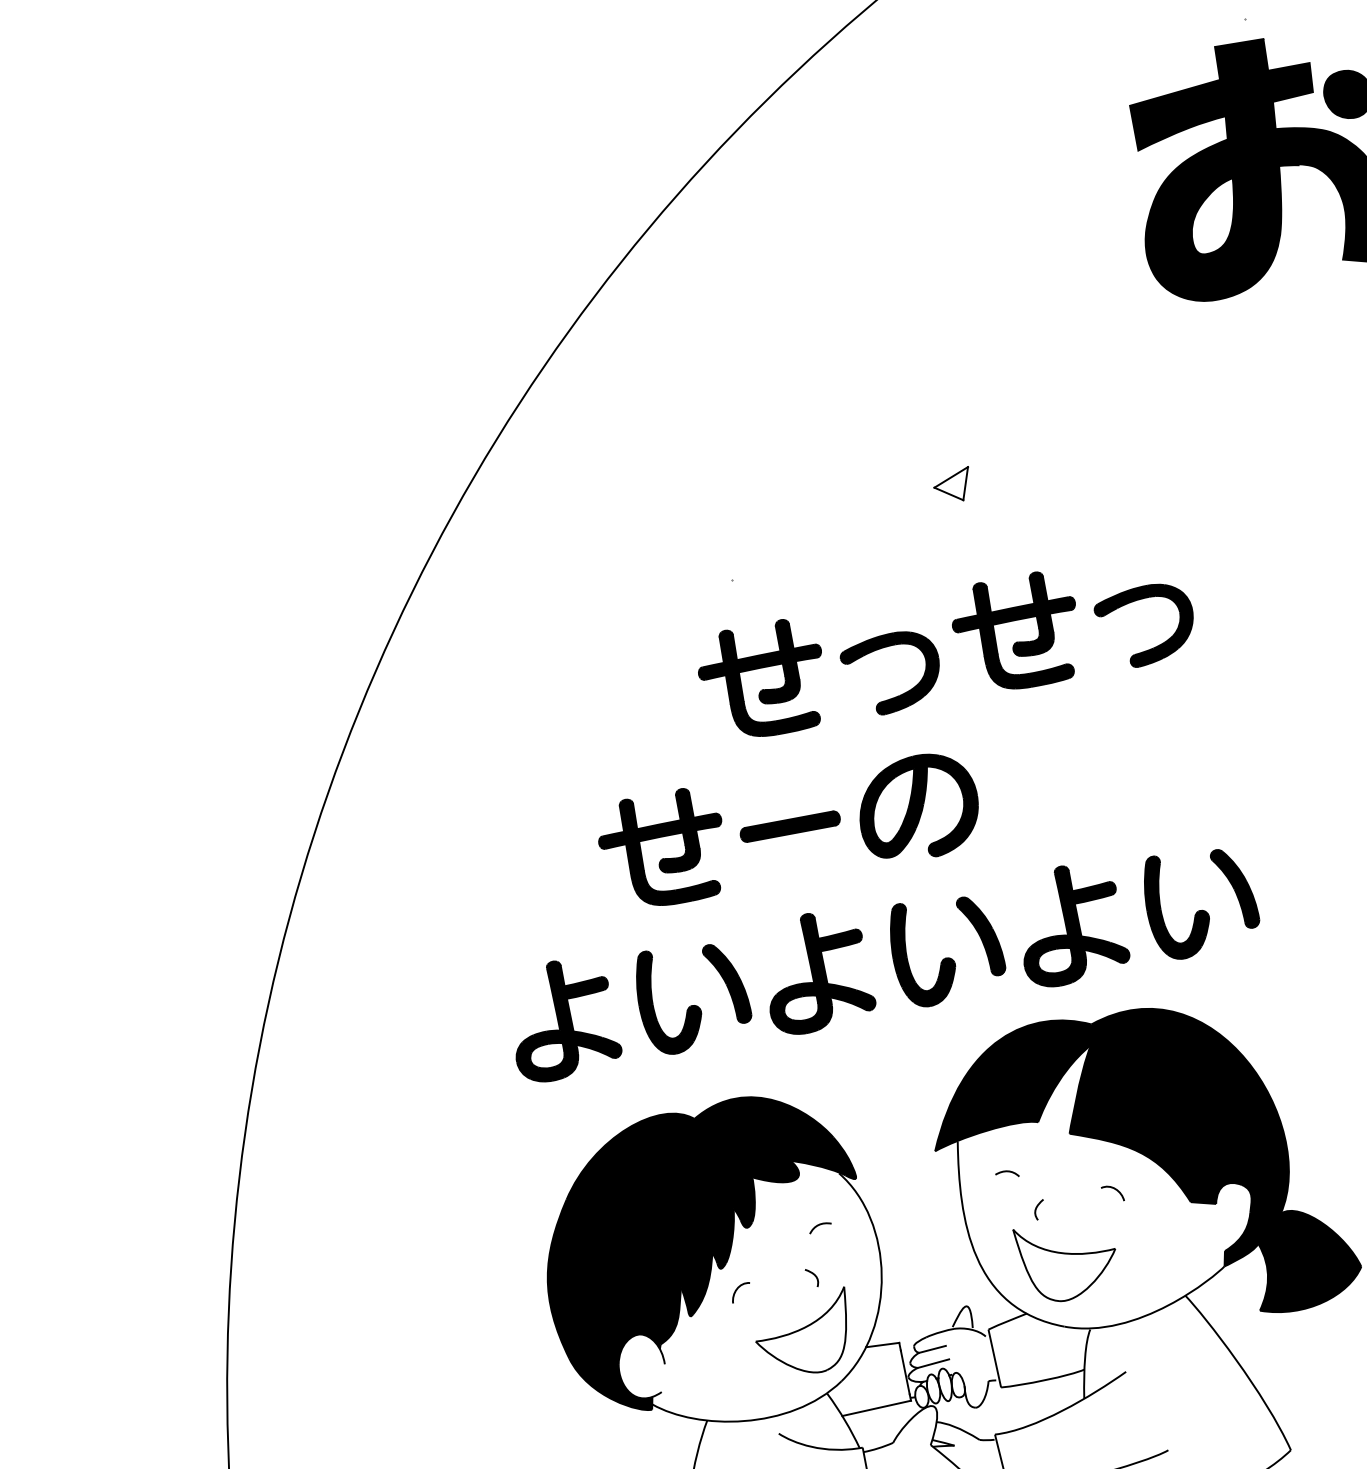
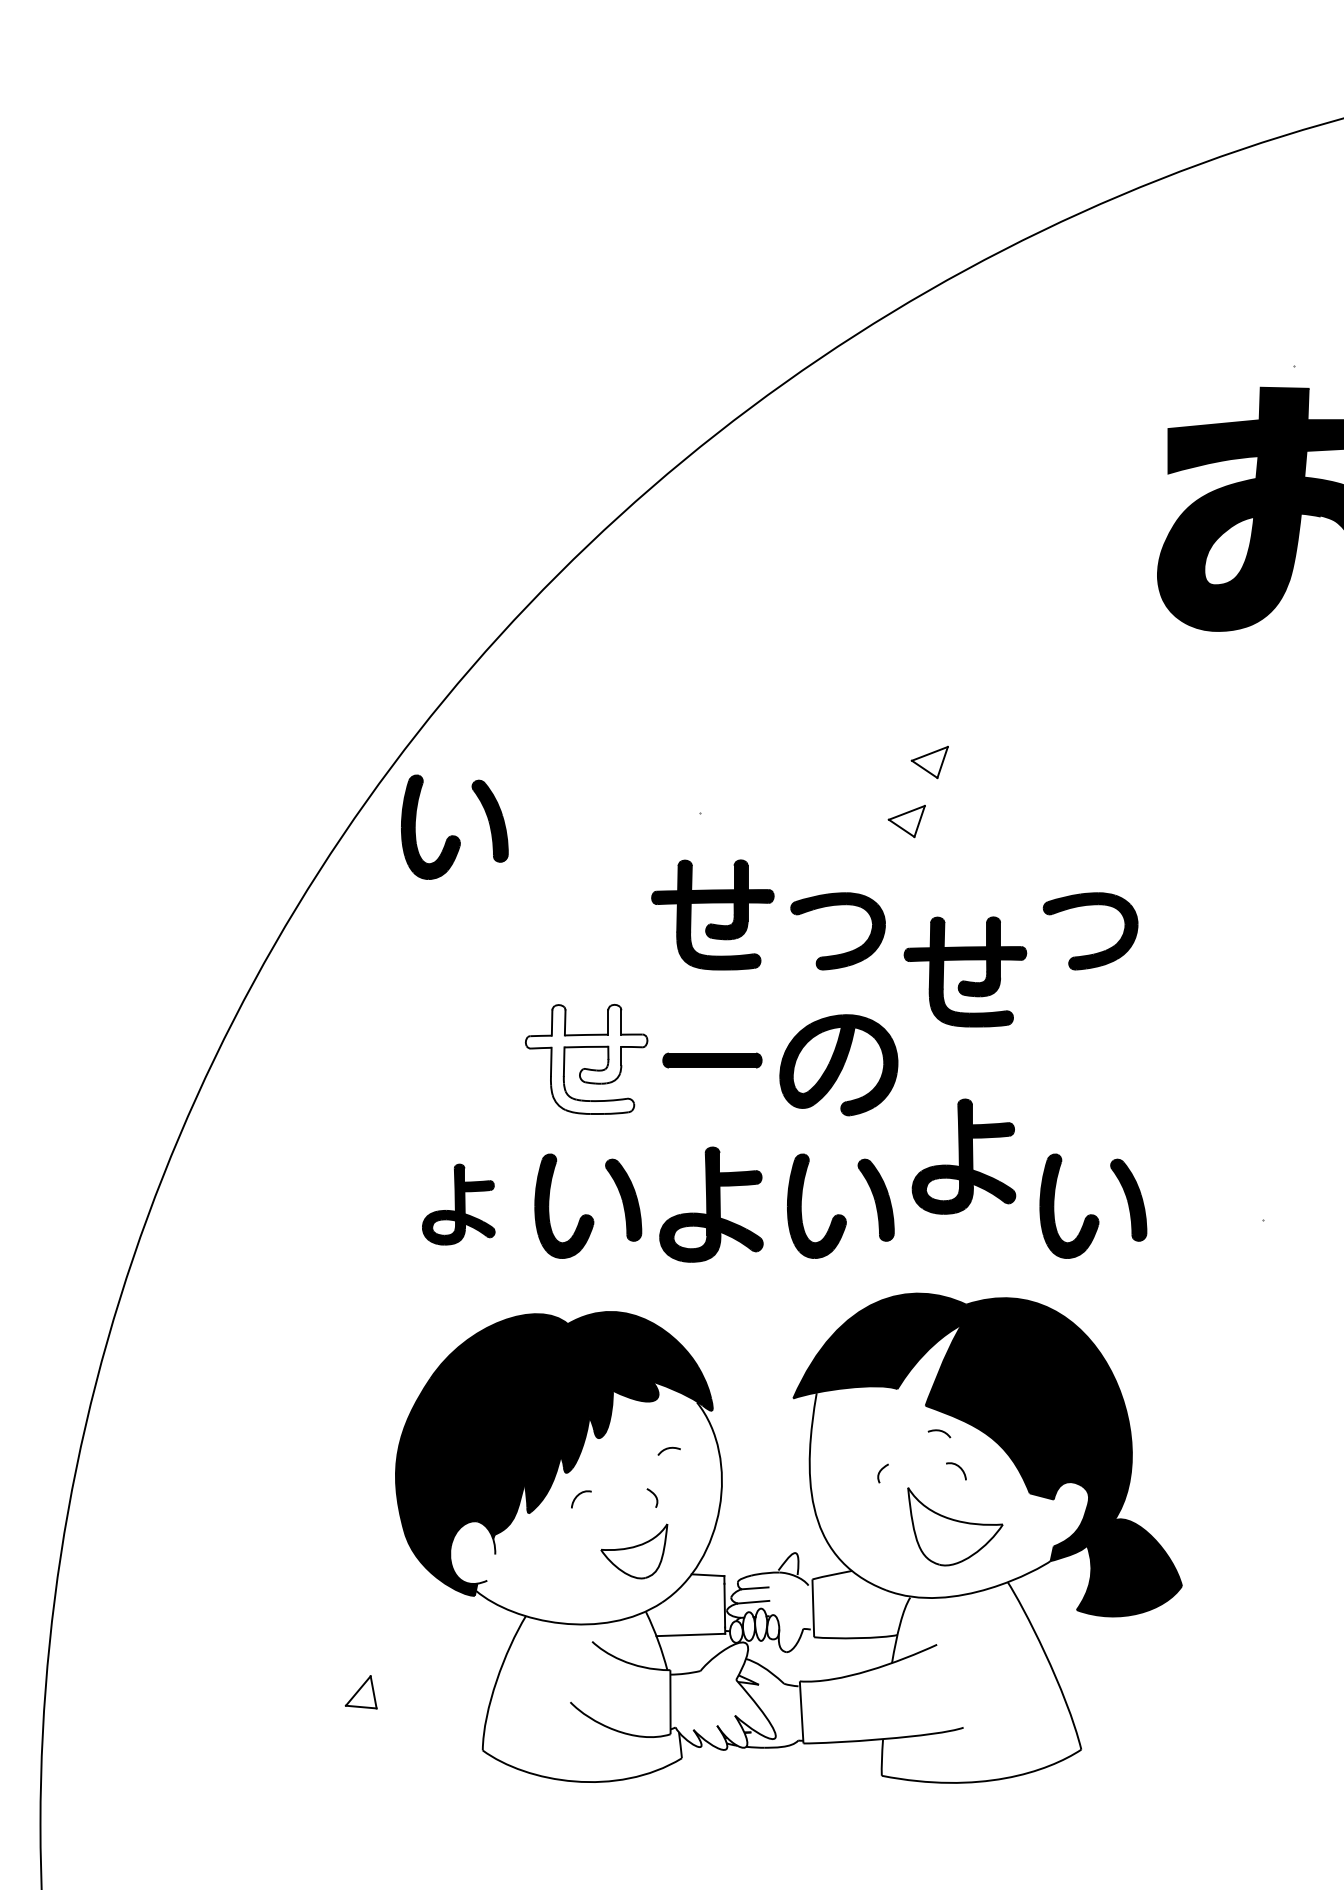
part: (940, 549) -> (906, 821), added
part: (1018, 641) -> (965, 980), moved
part: (488, 648) -> (454, 835), added
fill: (663, 848) -> (586, 1058), removed
part: (1069, 924) -> (963, 1156), moved
part: (562, 1019) -> (458, 1204), size x0.7
curve: (1006, 1172) -> (939, 1431), moved
part: (1068, 1259) -> (955, 1526), moved
part: (804, 1335) -> (634, 1551), size x0.7

